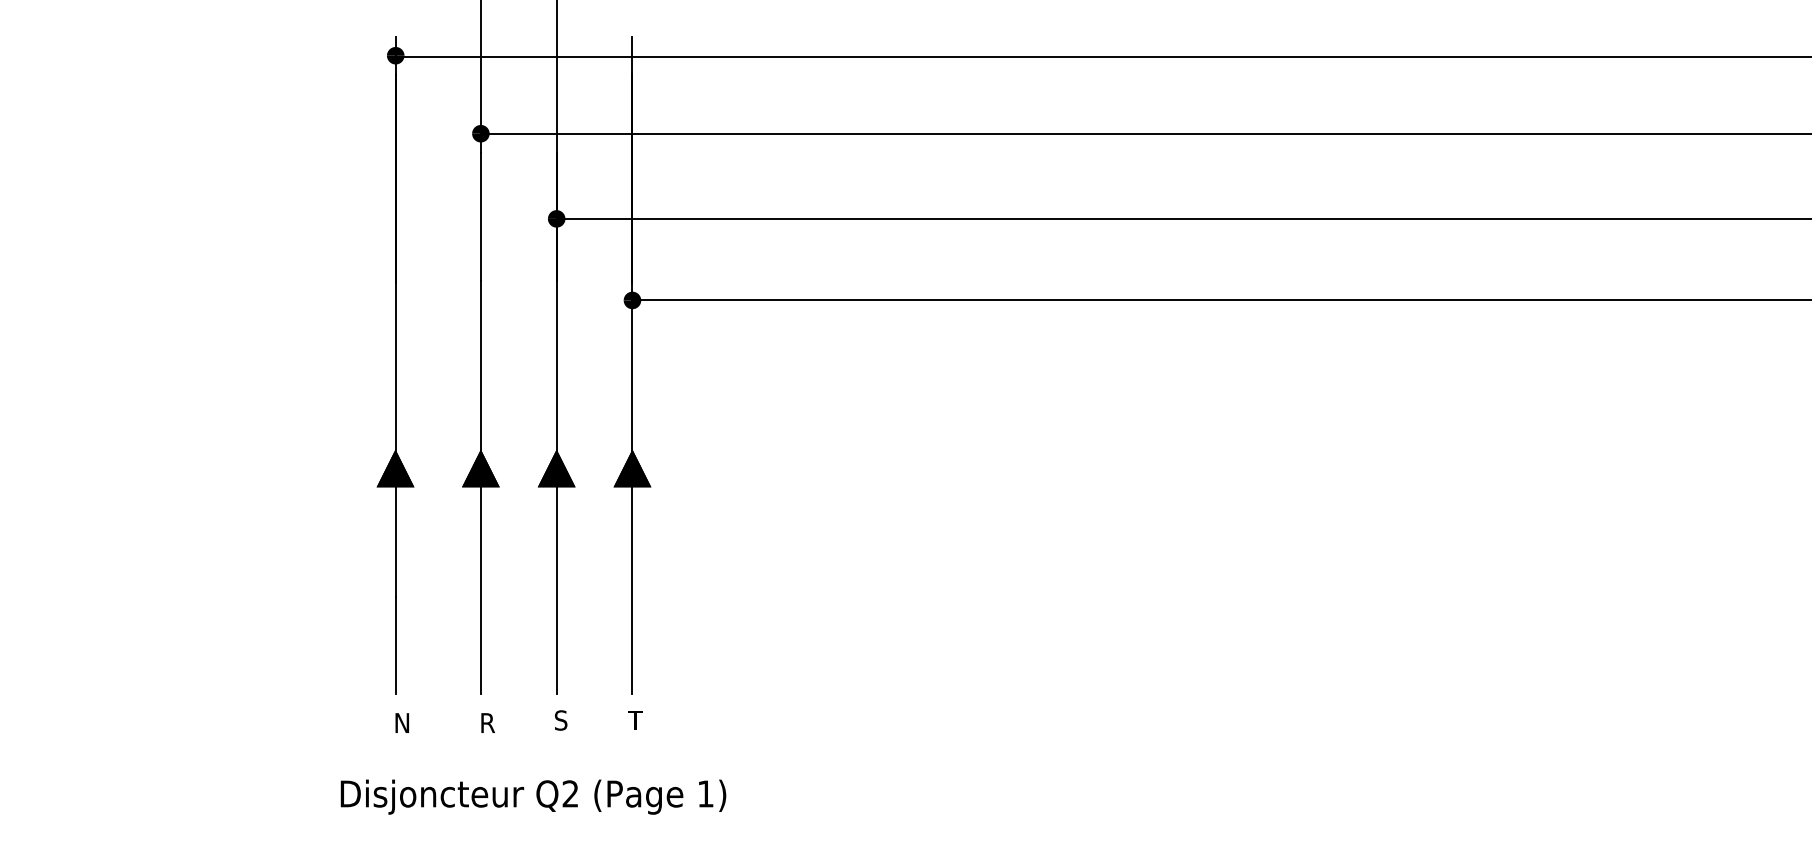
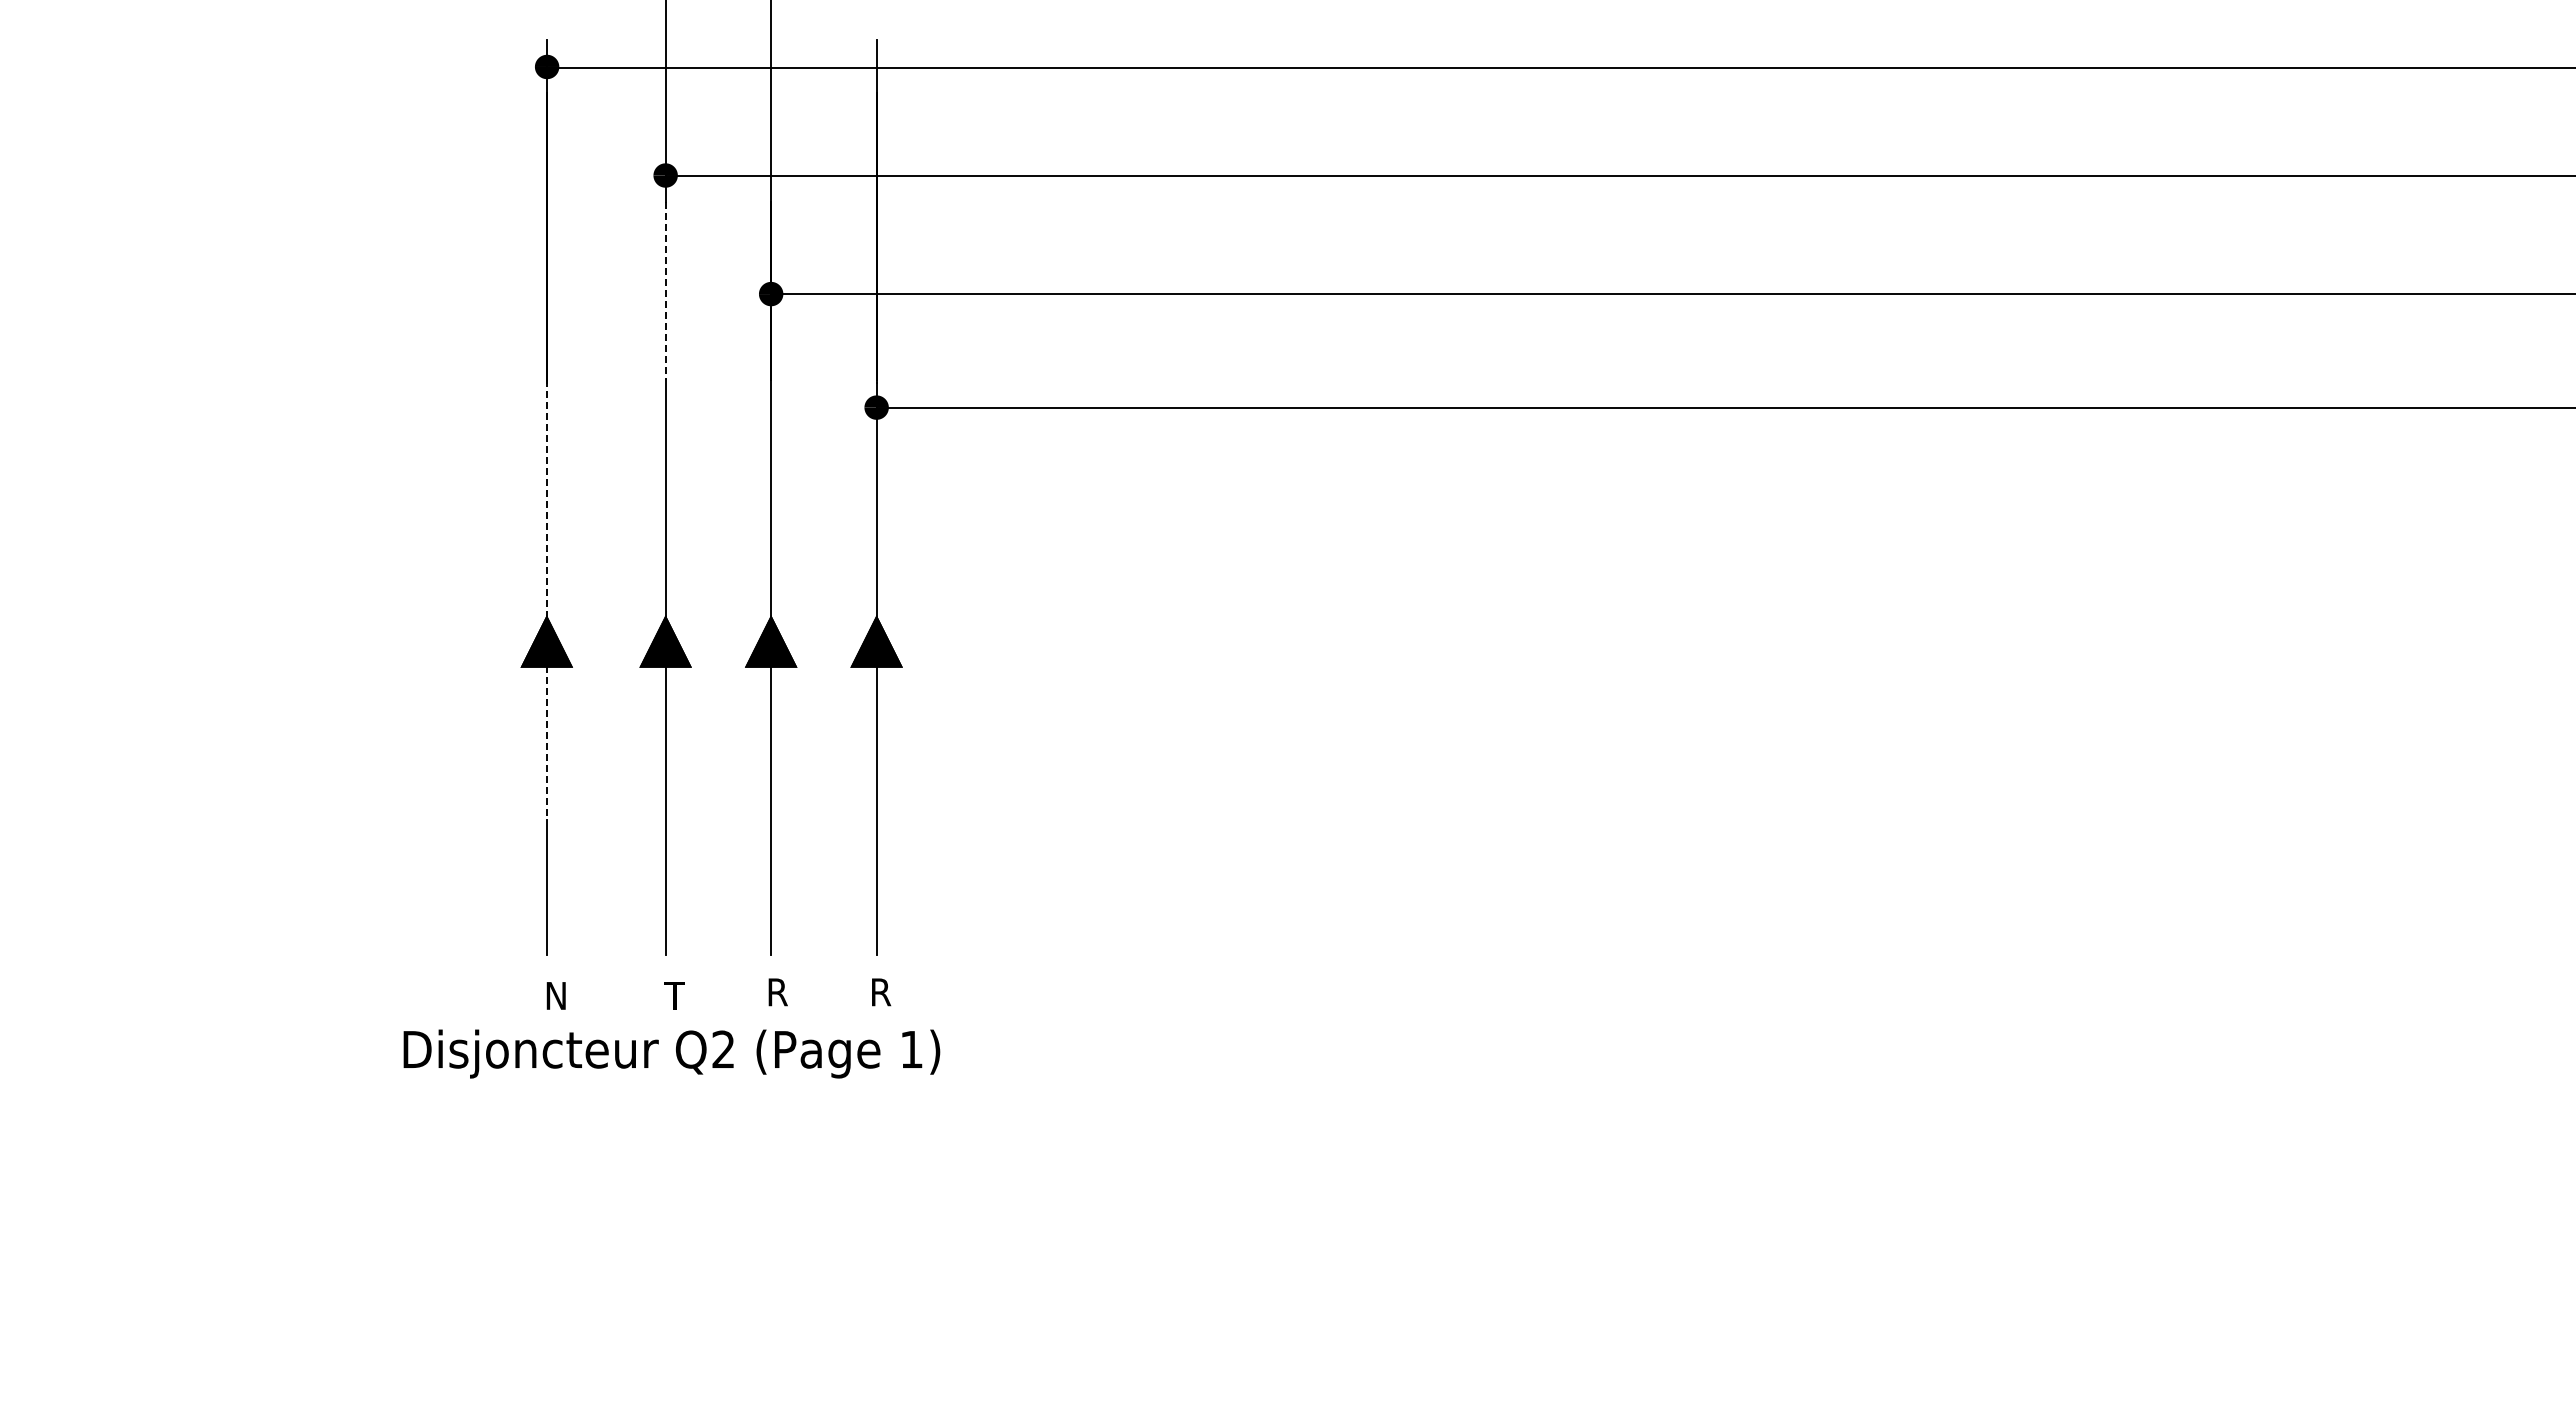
line: (480, 217) -> (665, 291), solid -> dashed
line: (395, 439) -> (546, 600), solid -> dashed
text: (561, 720) -> (777, 992), S -> R
text: (635, 720) -> (880, 992), T -> R
text: (487, 722) -> (674, 995), R -> T
text: (533, 796) -> (671, 1053), moved

